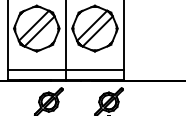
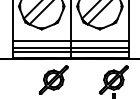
line: (65, 63) -> (70, 41), added
line: (65, 74) -> (70, 52), added

